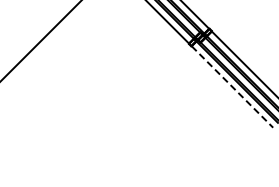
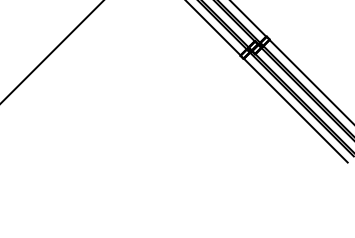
line: (232, 86) -> (295, 110), dashed -> solid

